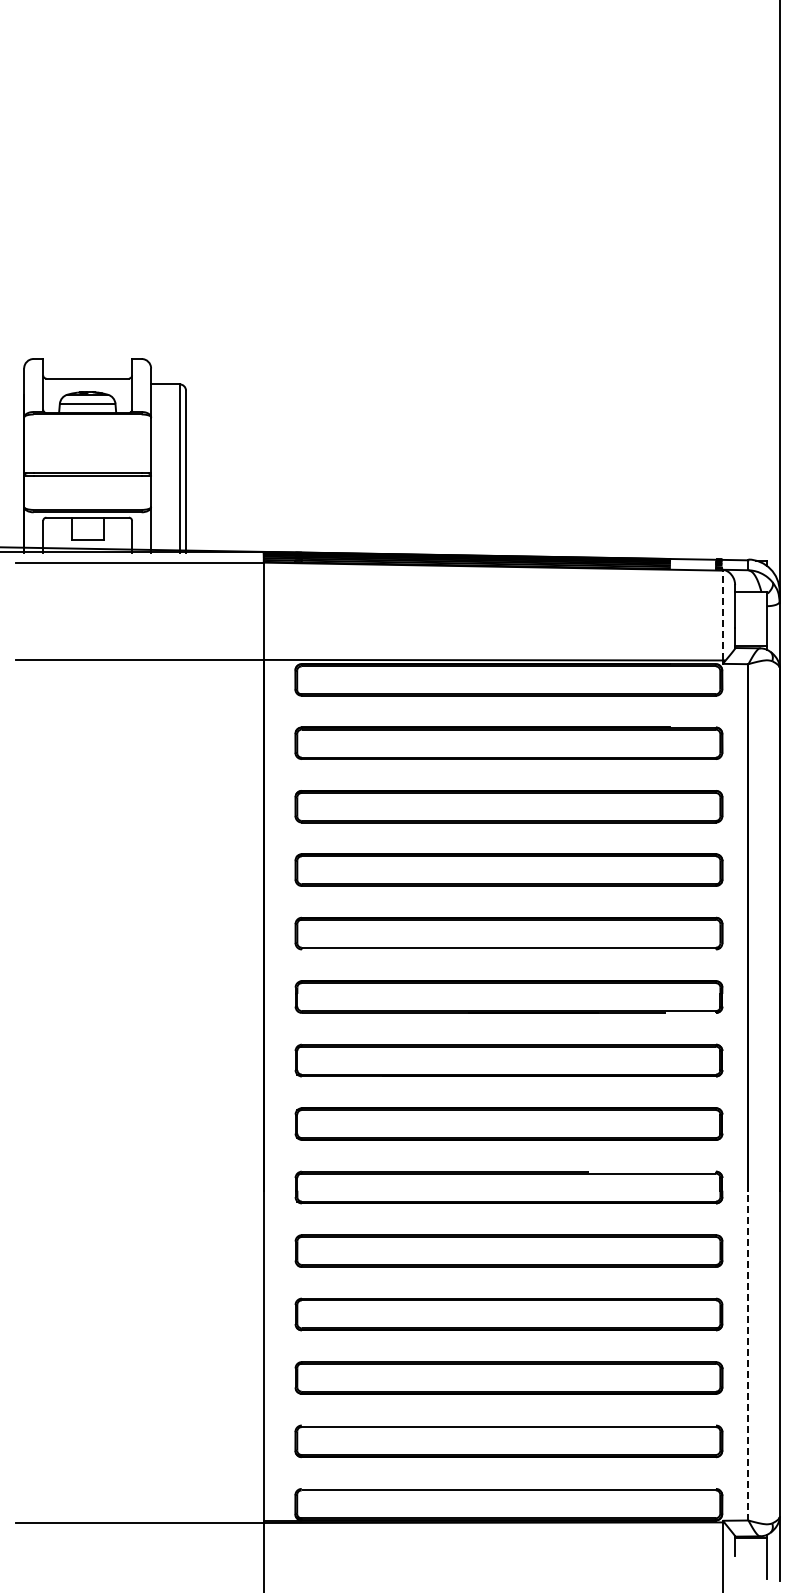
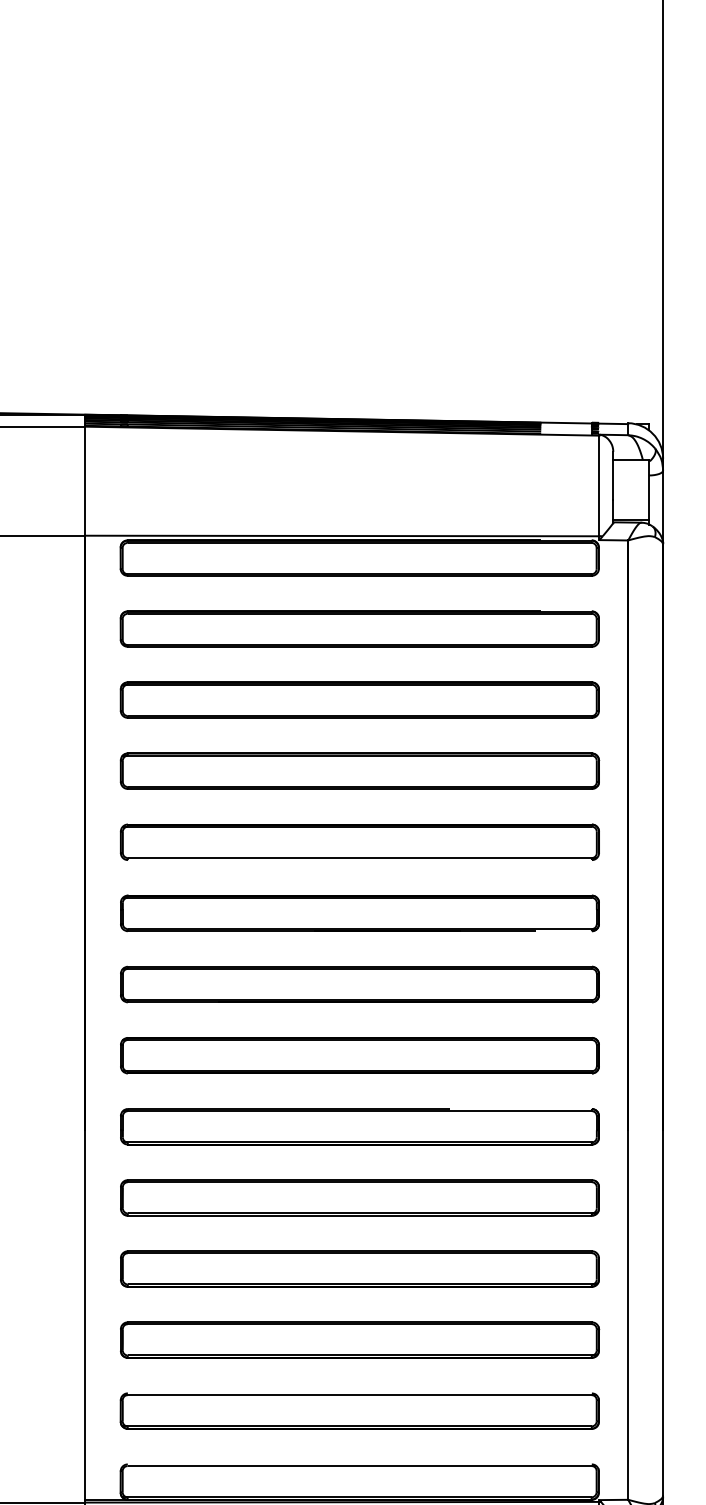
line: (722, 614) -> (599, 484), dashed -> solid
line: (748, 1355) -> (628, 1314), dashed -> solid

